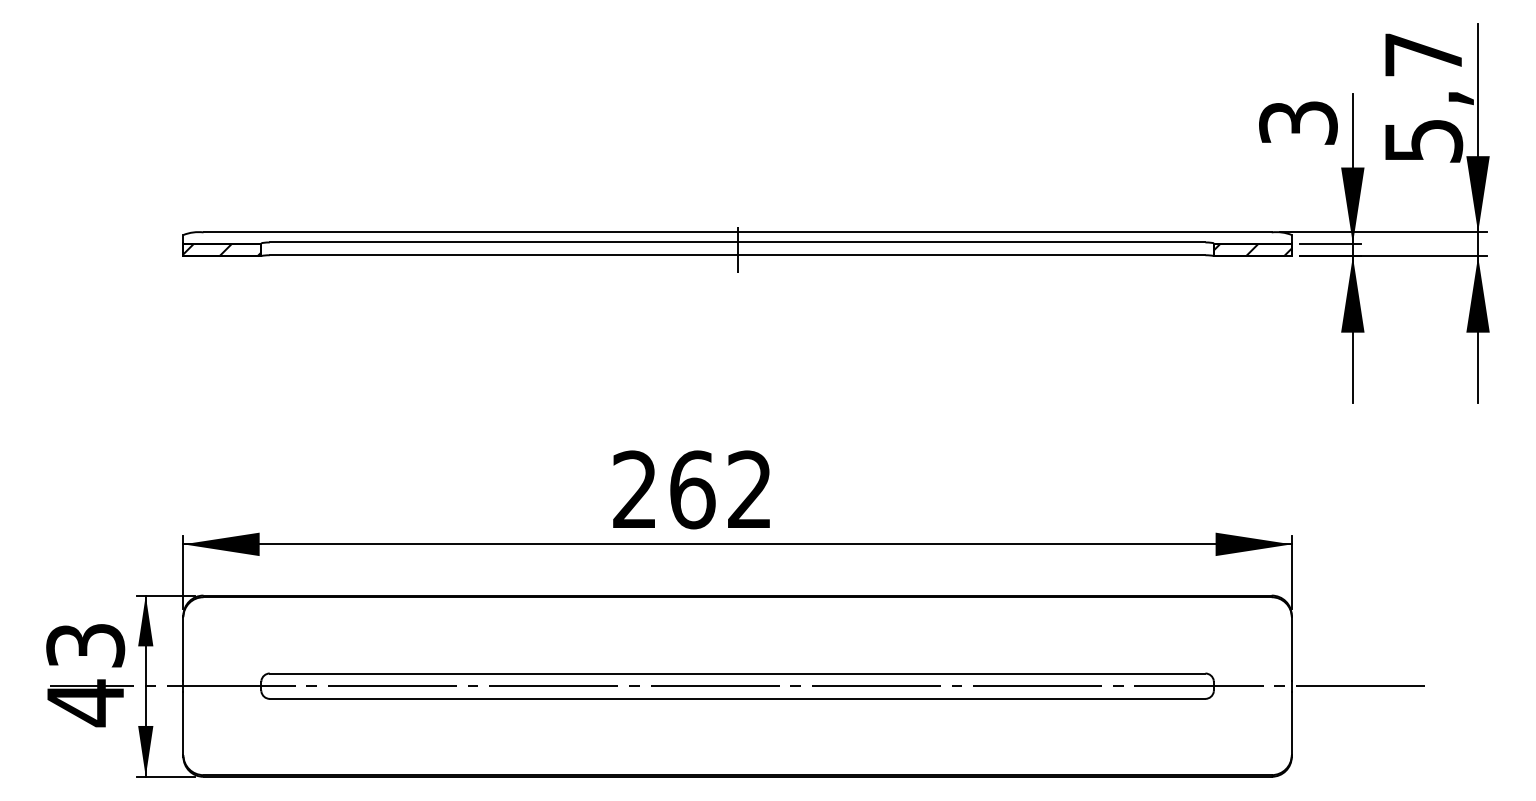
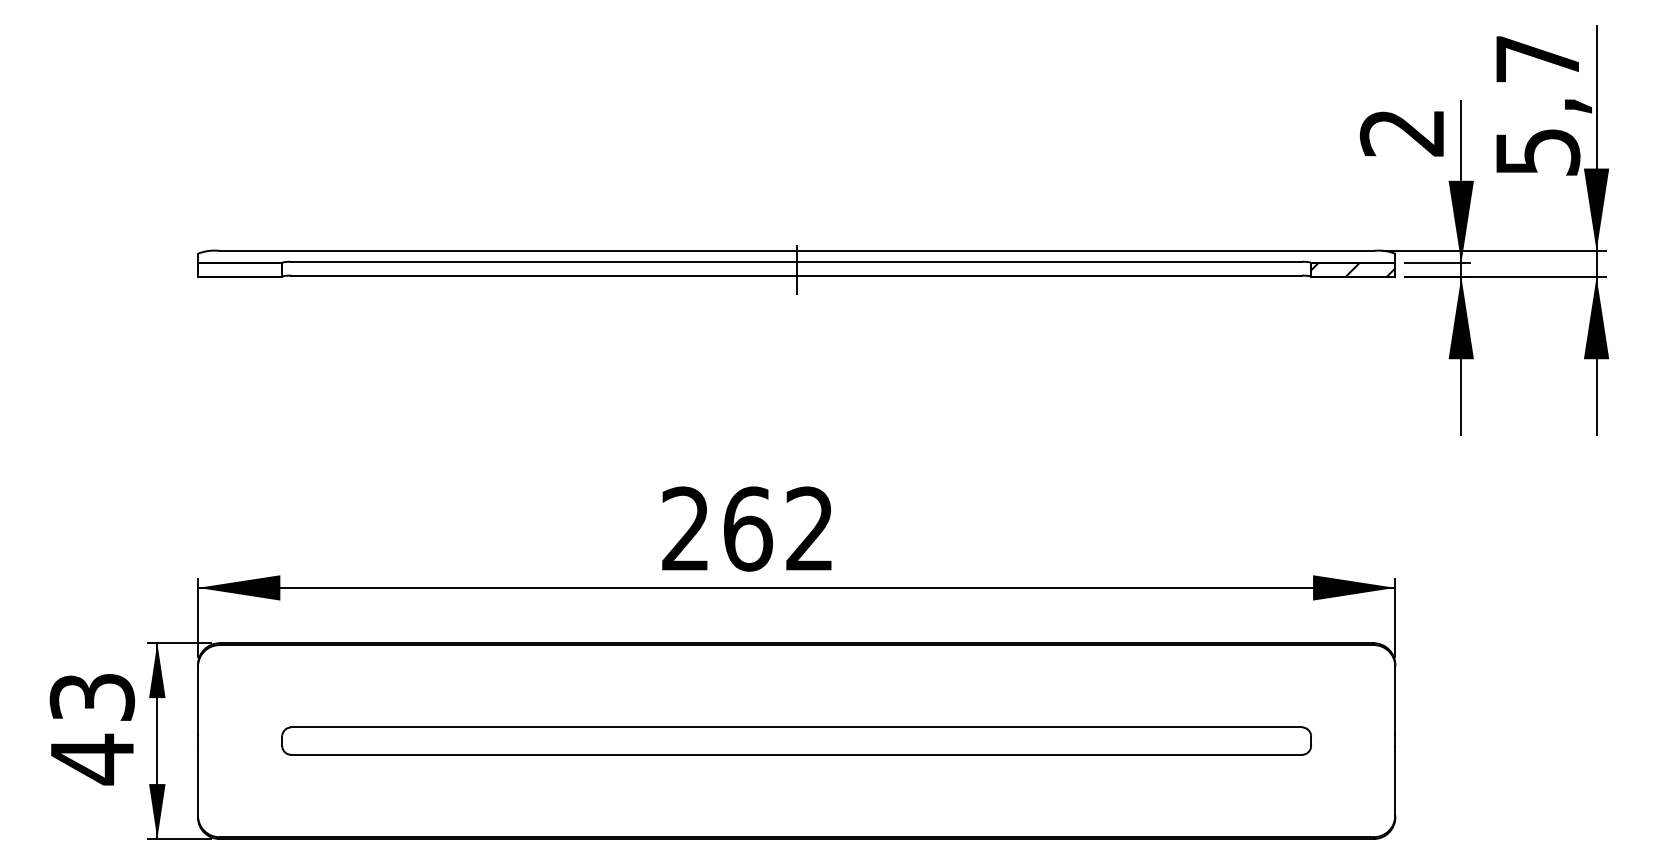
text: (1298, 122) -> (1402, 132), 3 -> 2
hatch: (221, 249) -> (239, 269), removed
line: (737, 686) -> (796, 741), removed

